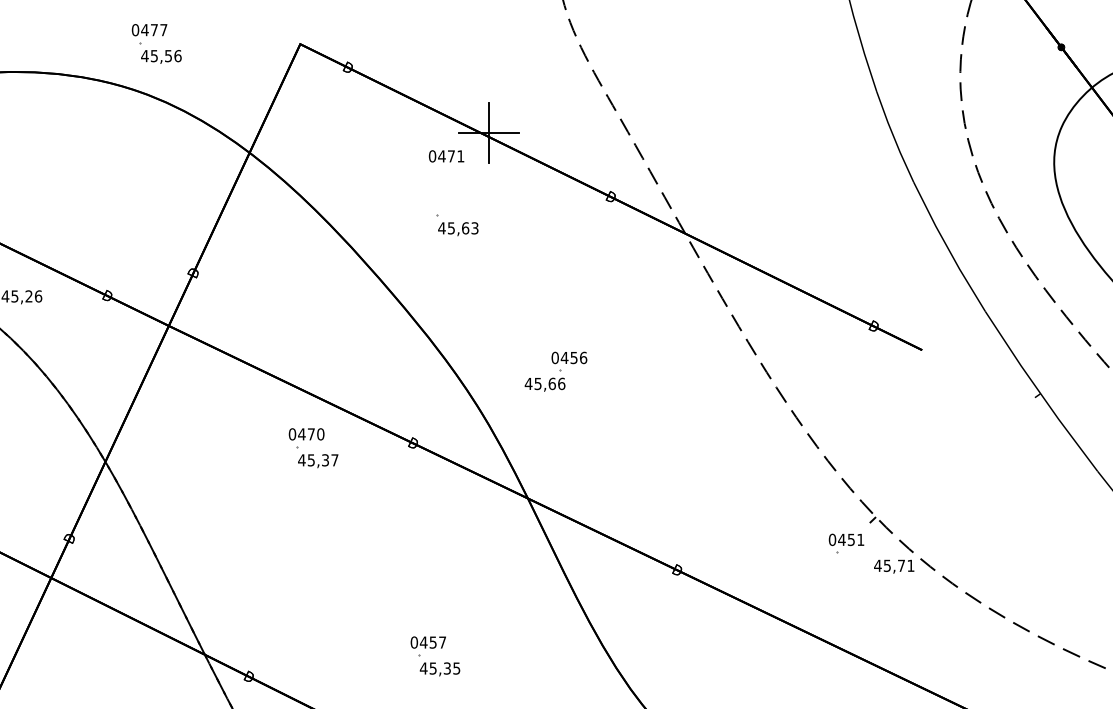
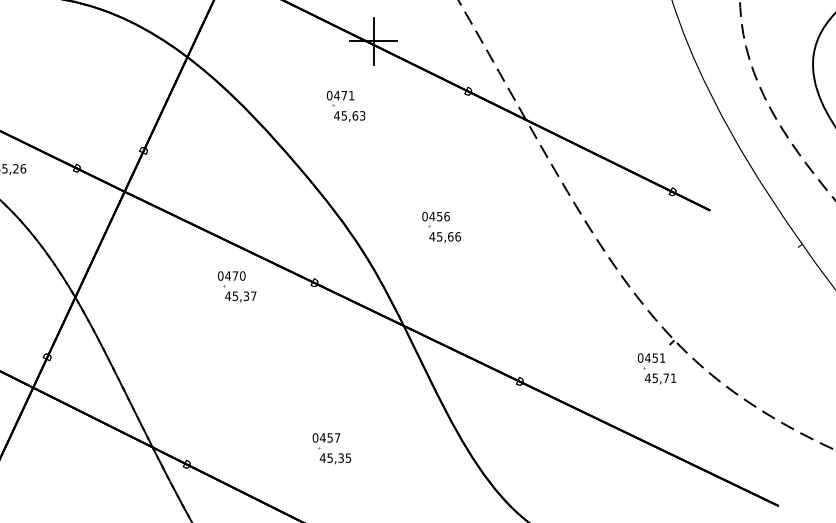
text: (446, 156) -> (340, 95), moved
text: (544, 384) -> (444, 237), moved
text: (894, 566) -> (660, 378), moved

